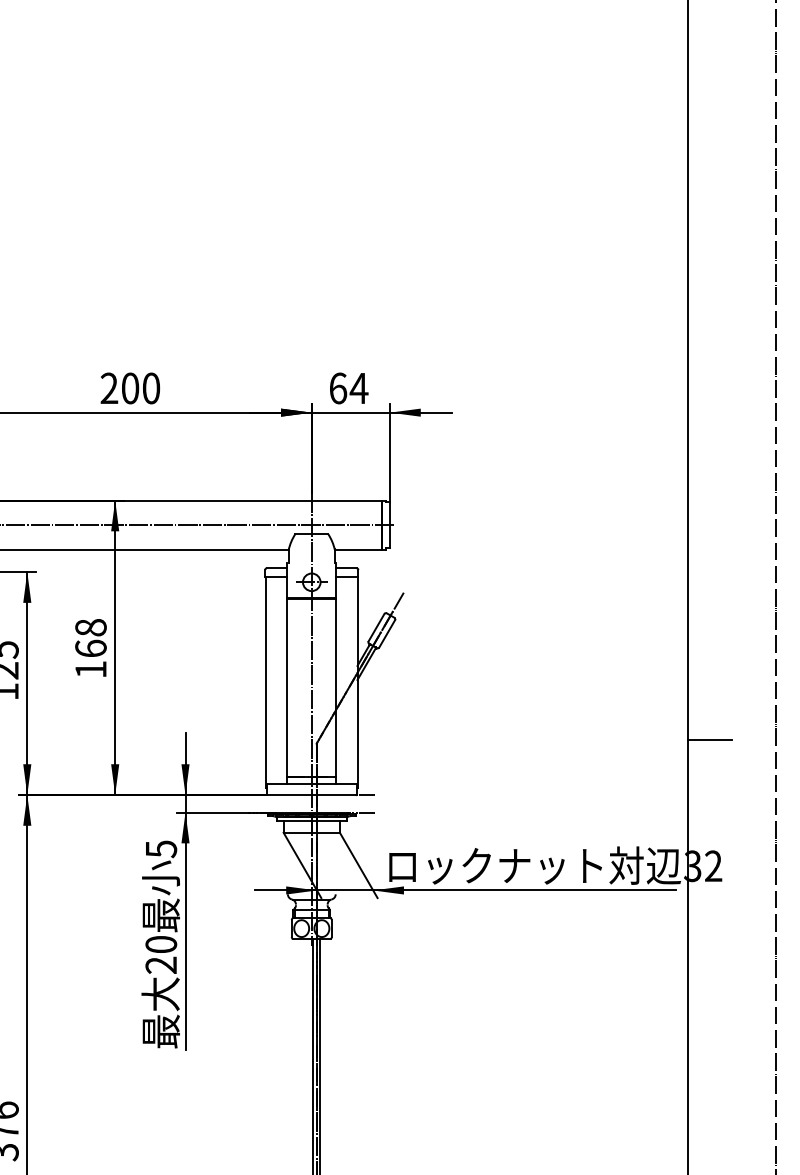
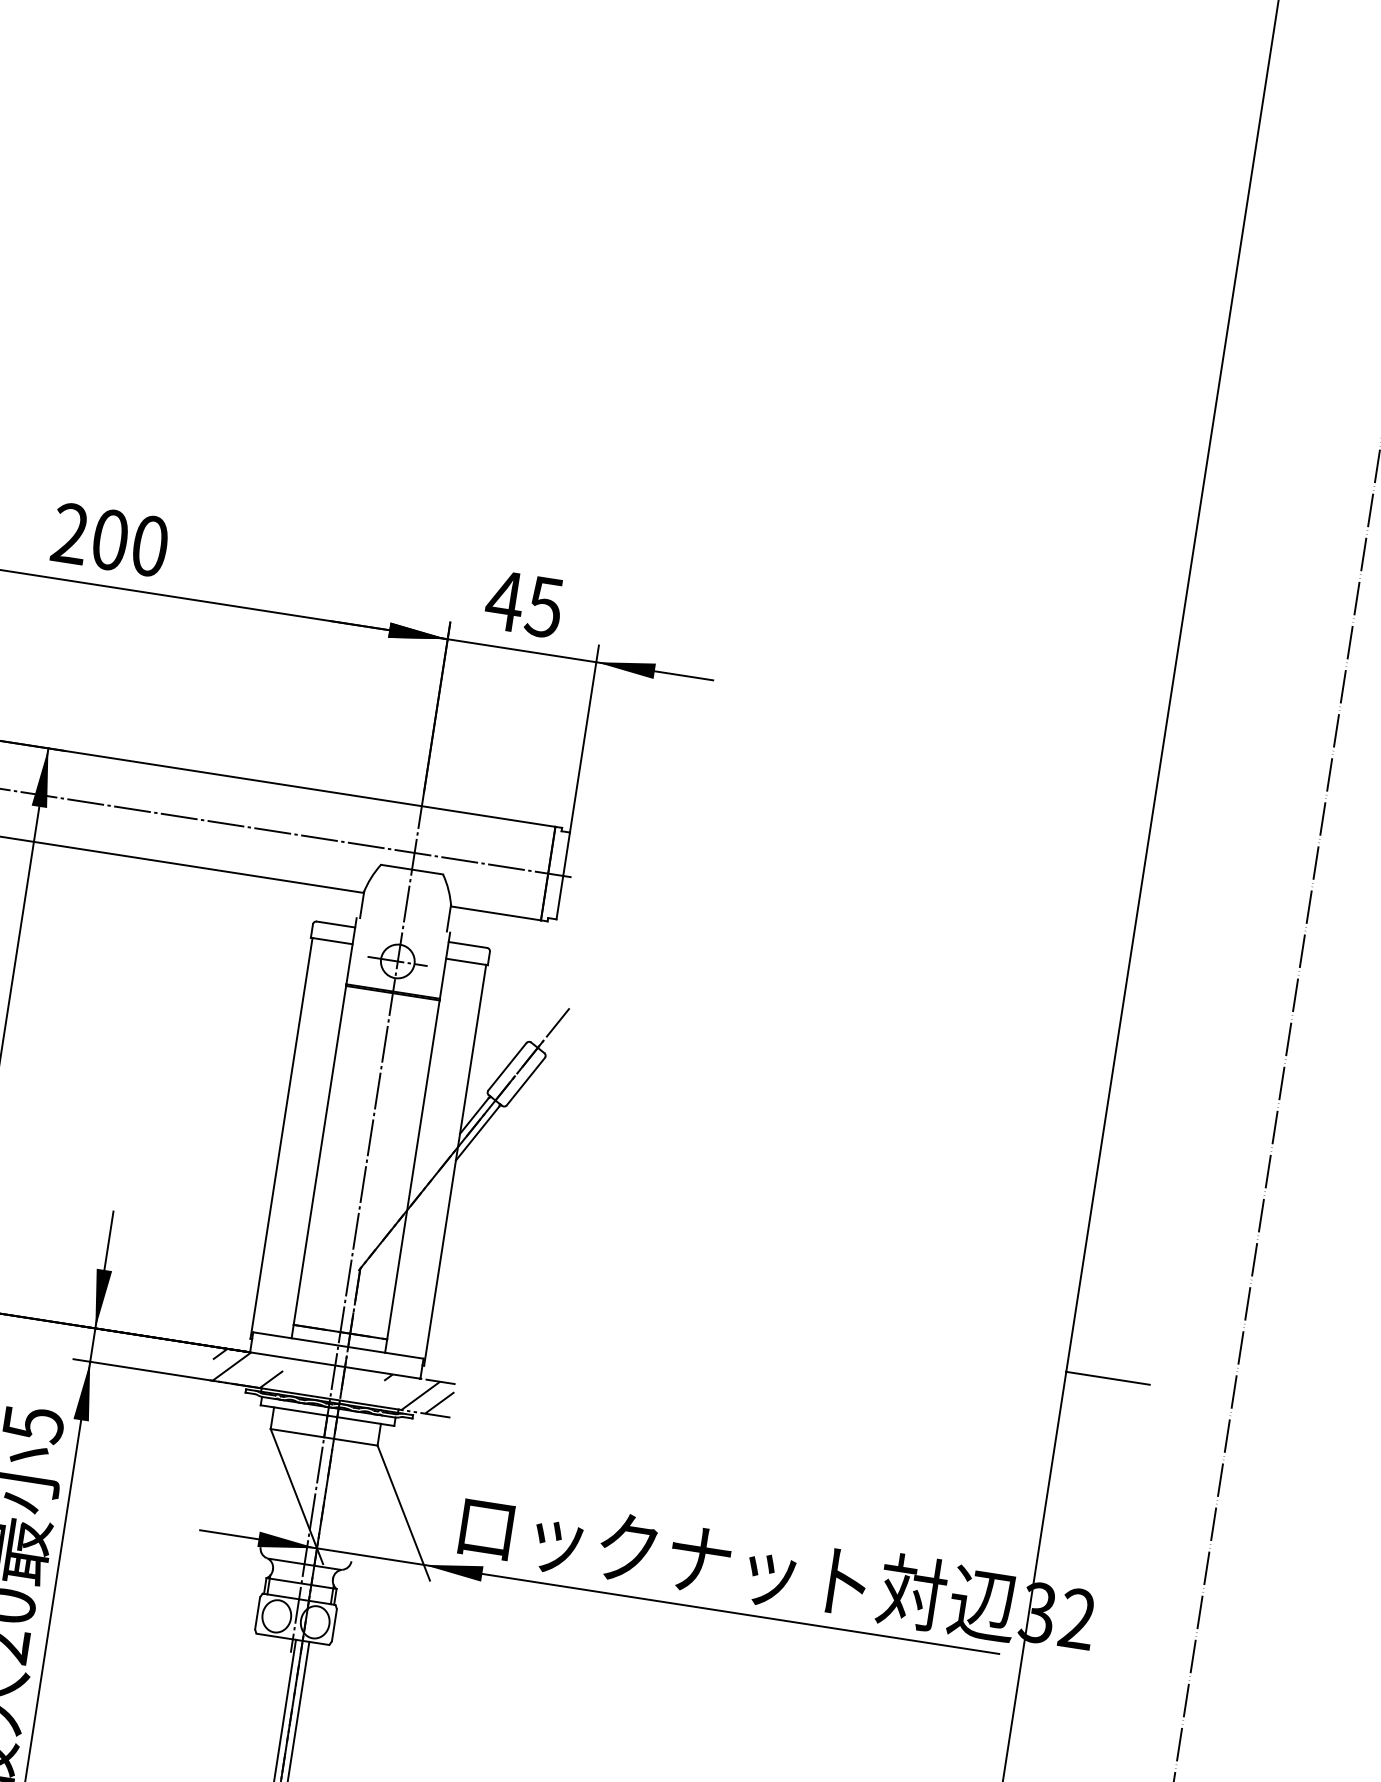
text: (348, 388) -> (524, 604), 64 -> 45
hatch: (266, 803) -> (246, 1368), added
hatch: (356, 803) -> (417, 1394), added

